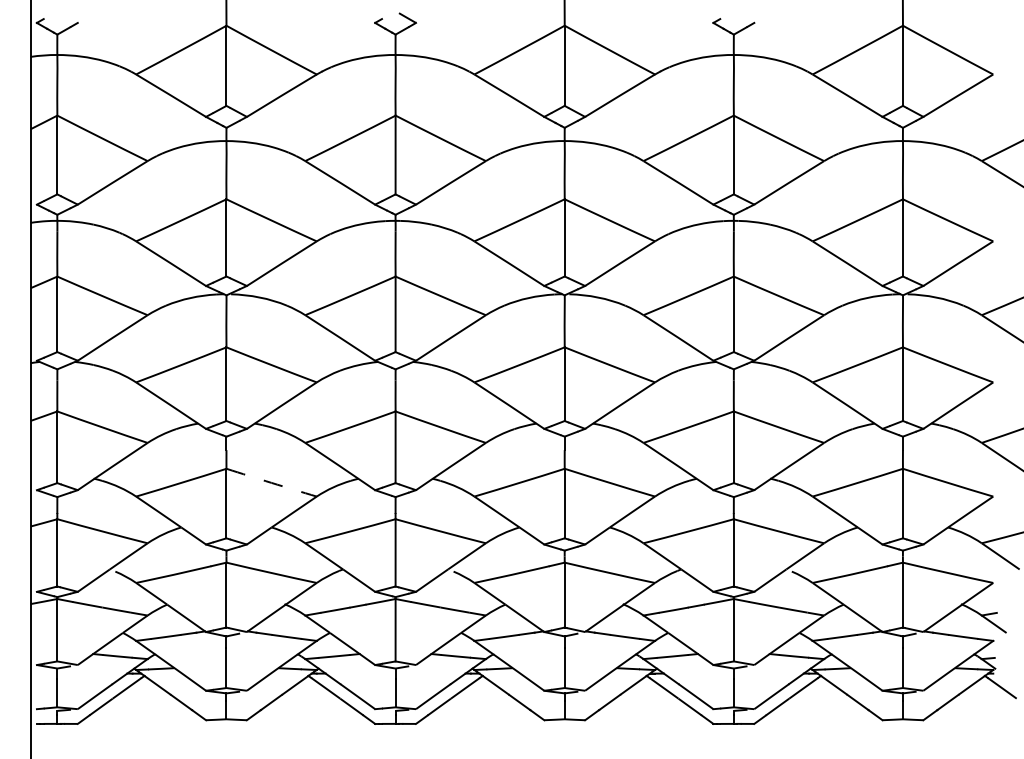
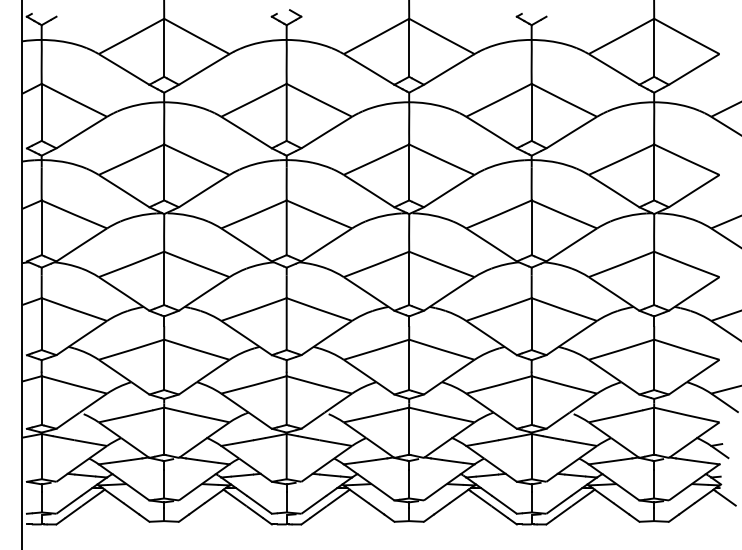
arc: (271, 482) -> (196, 349), dashed -> solid

